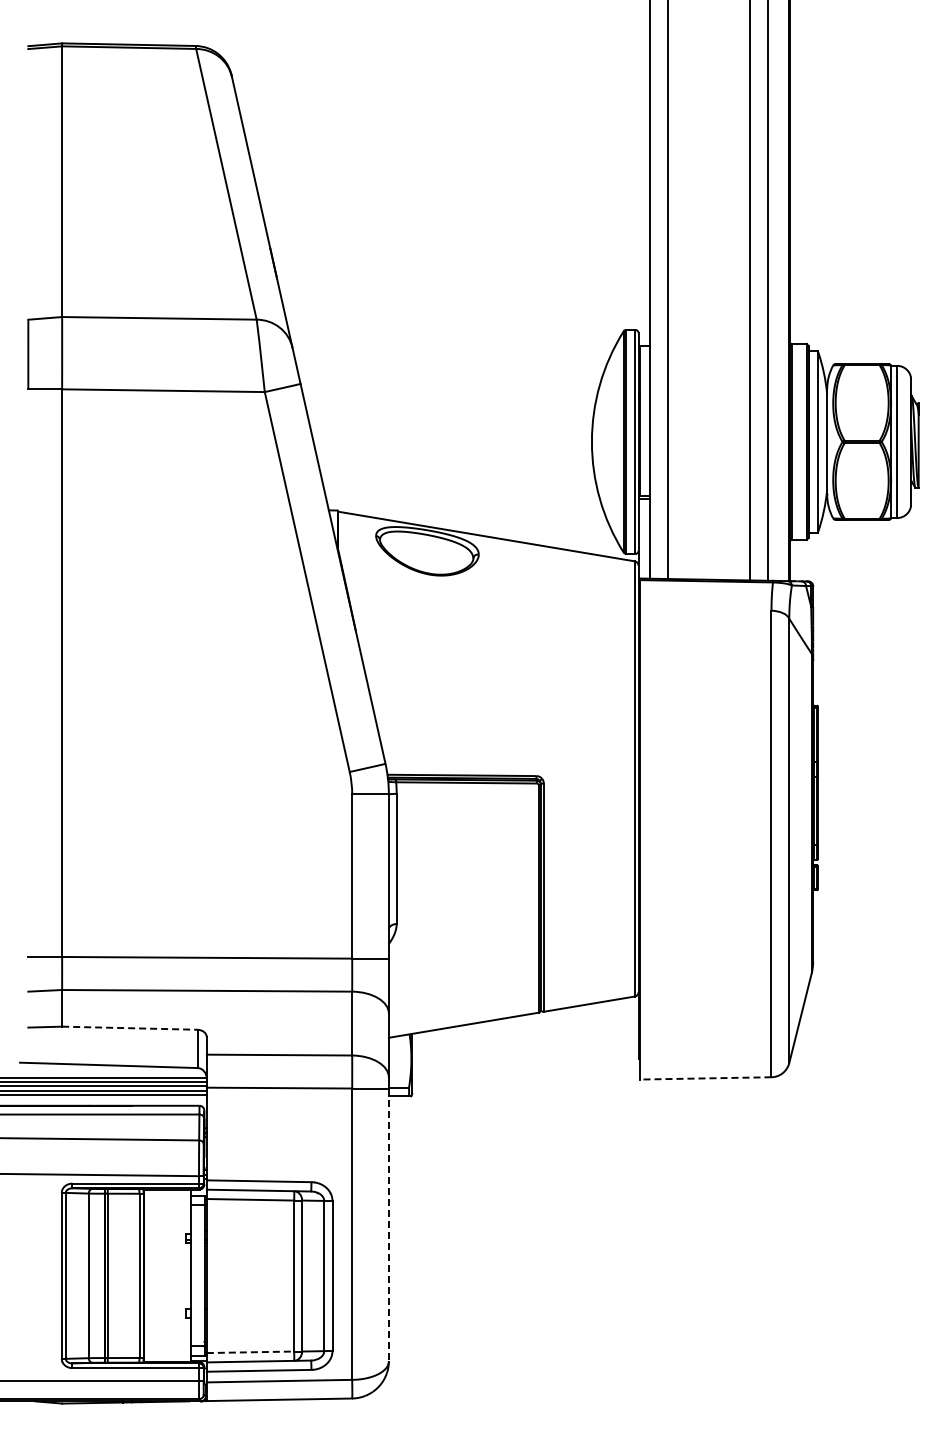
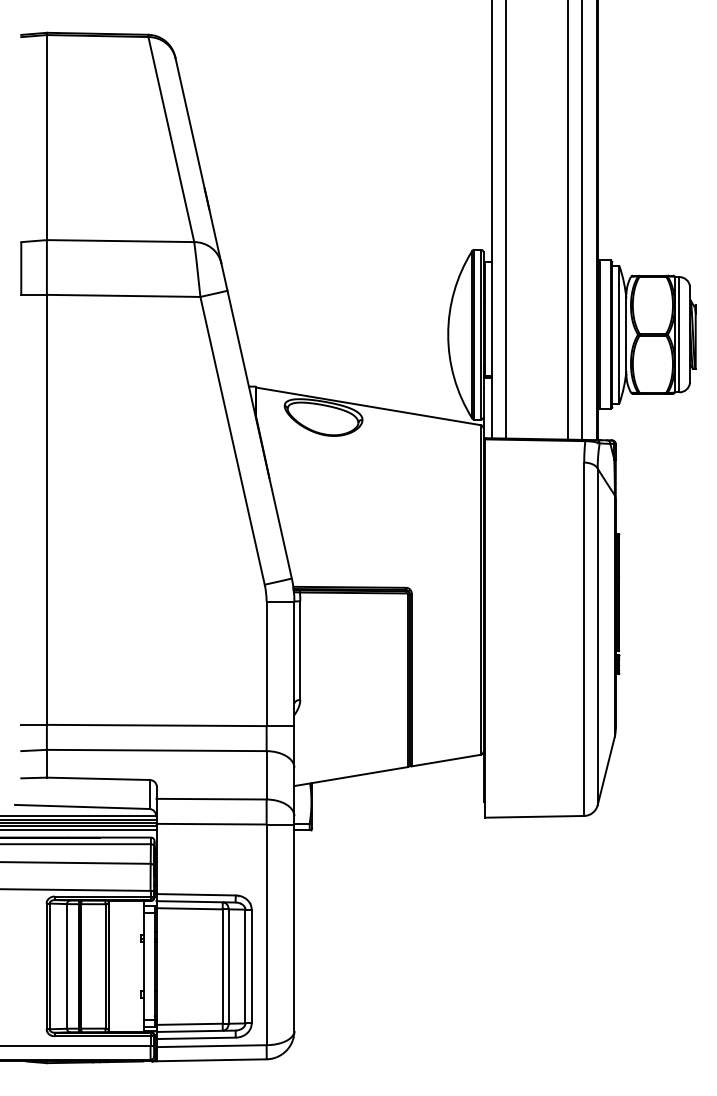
line: (129, 1028) -> (97, 779), dashed -> solid
line: (705, 1078) -> (534, 816), dashed -> solid
line: (388, 1225) -> (294, 928), dashed -> solid
line: (250, 1352) -> (189, 1024), dashed -> solid

